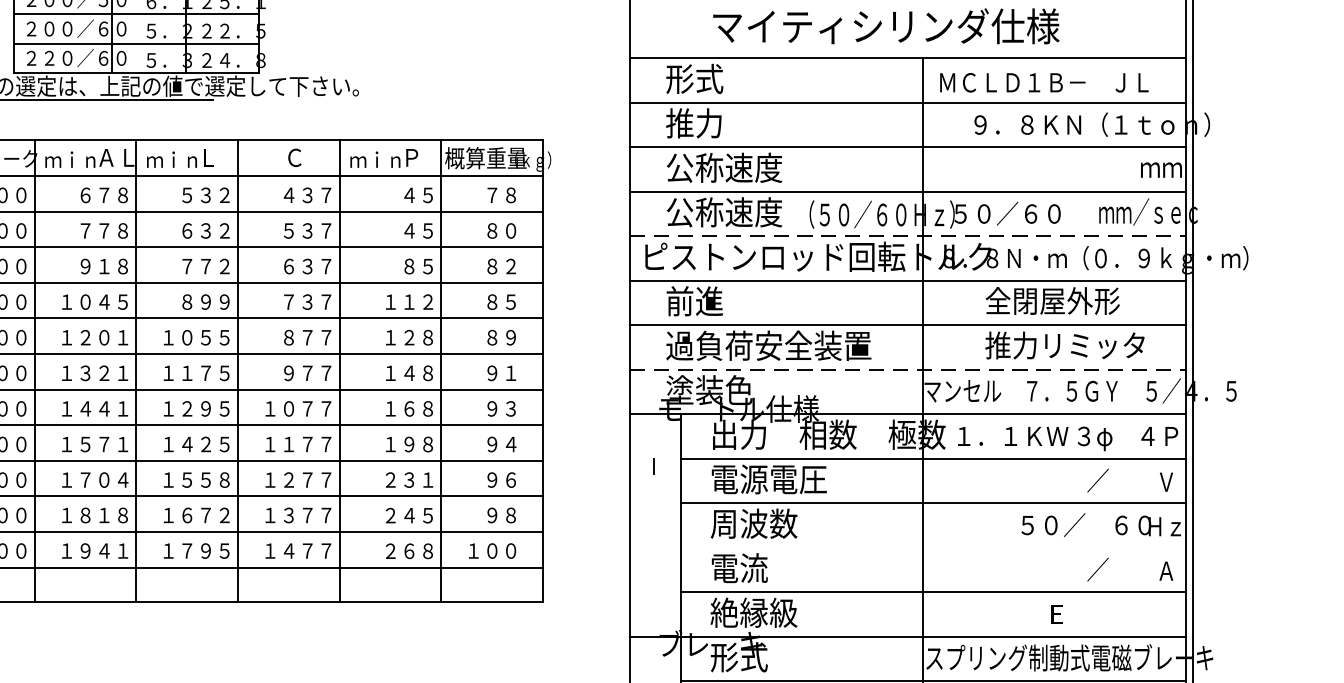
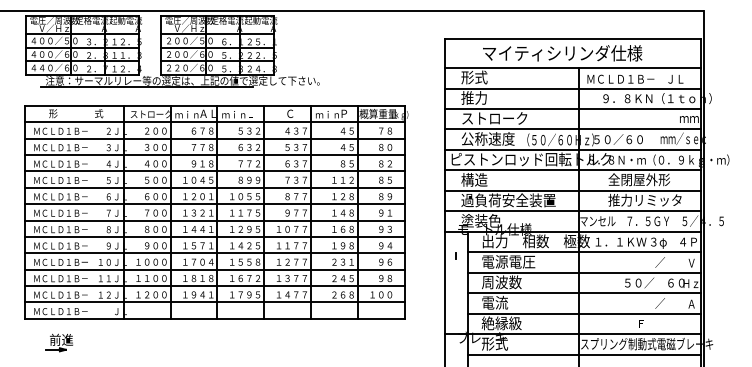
text: (738, 167) -> (494, 118), 公称速度 -> ストローク
line: (909, 235) -> (573, 149), dashed -> solid
text: (694, 300) -> (474, 179), 前進 -> 構造
line: (909, 369) -> (573, 211), dashed -> solid
line: (933, 548) -> (584, 293), added

